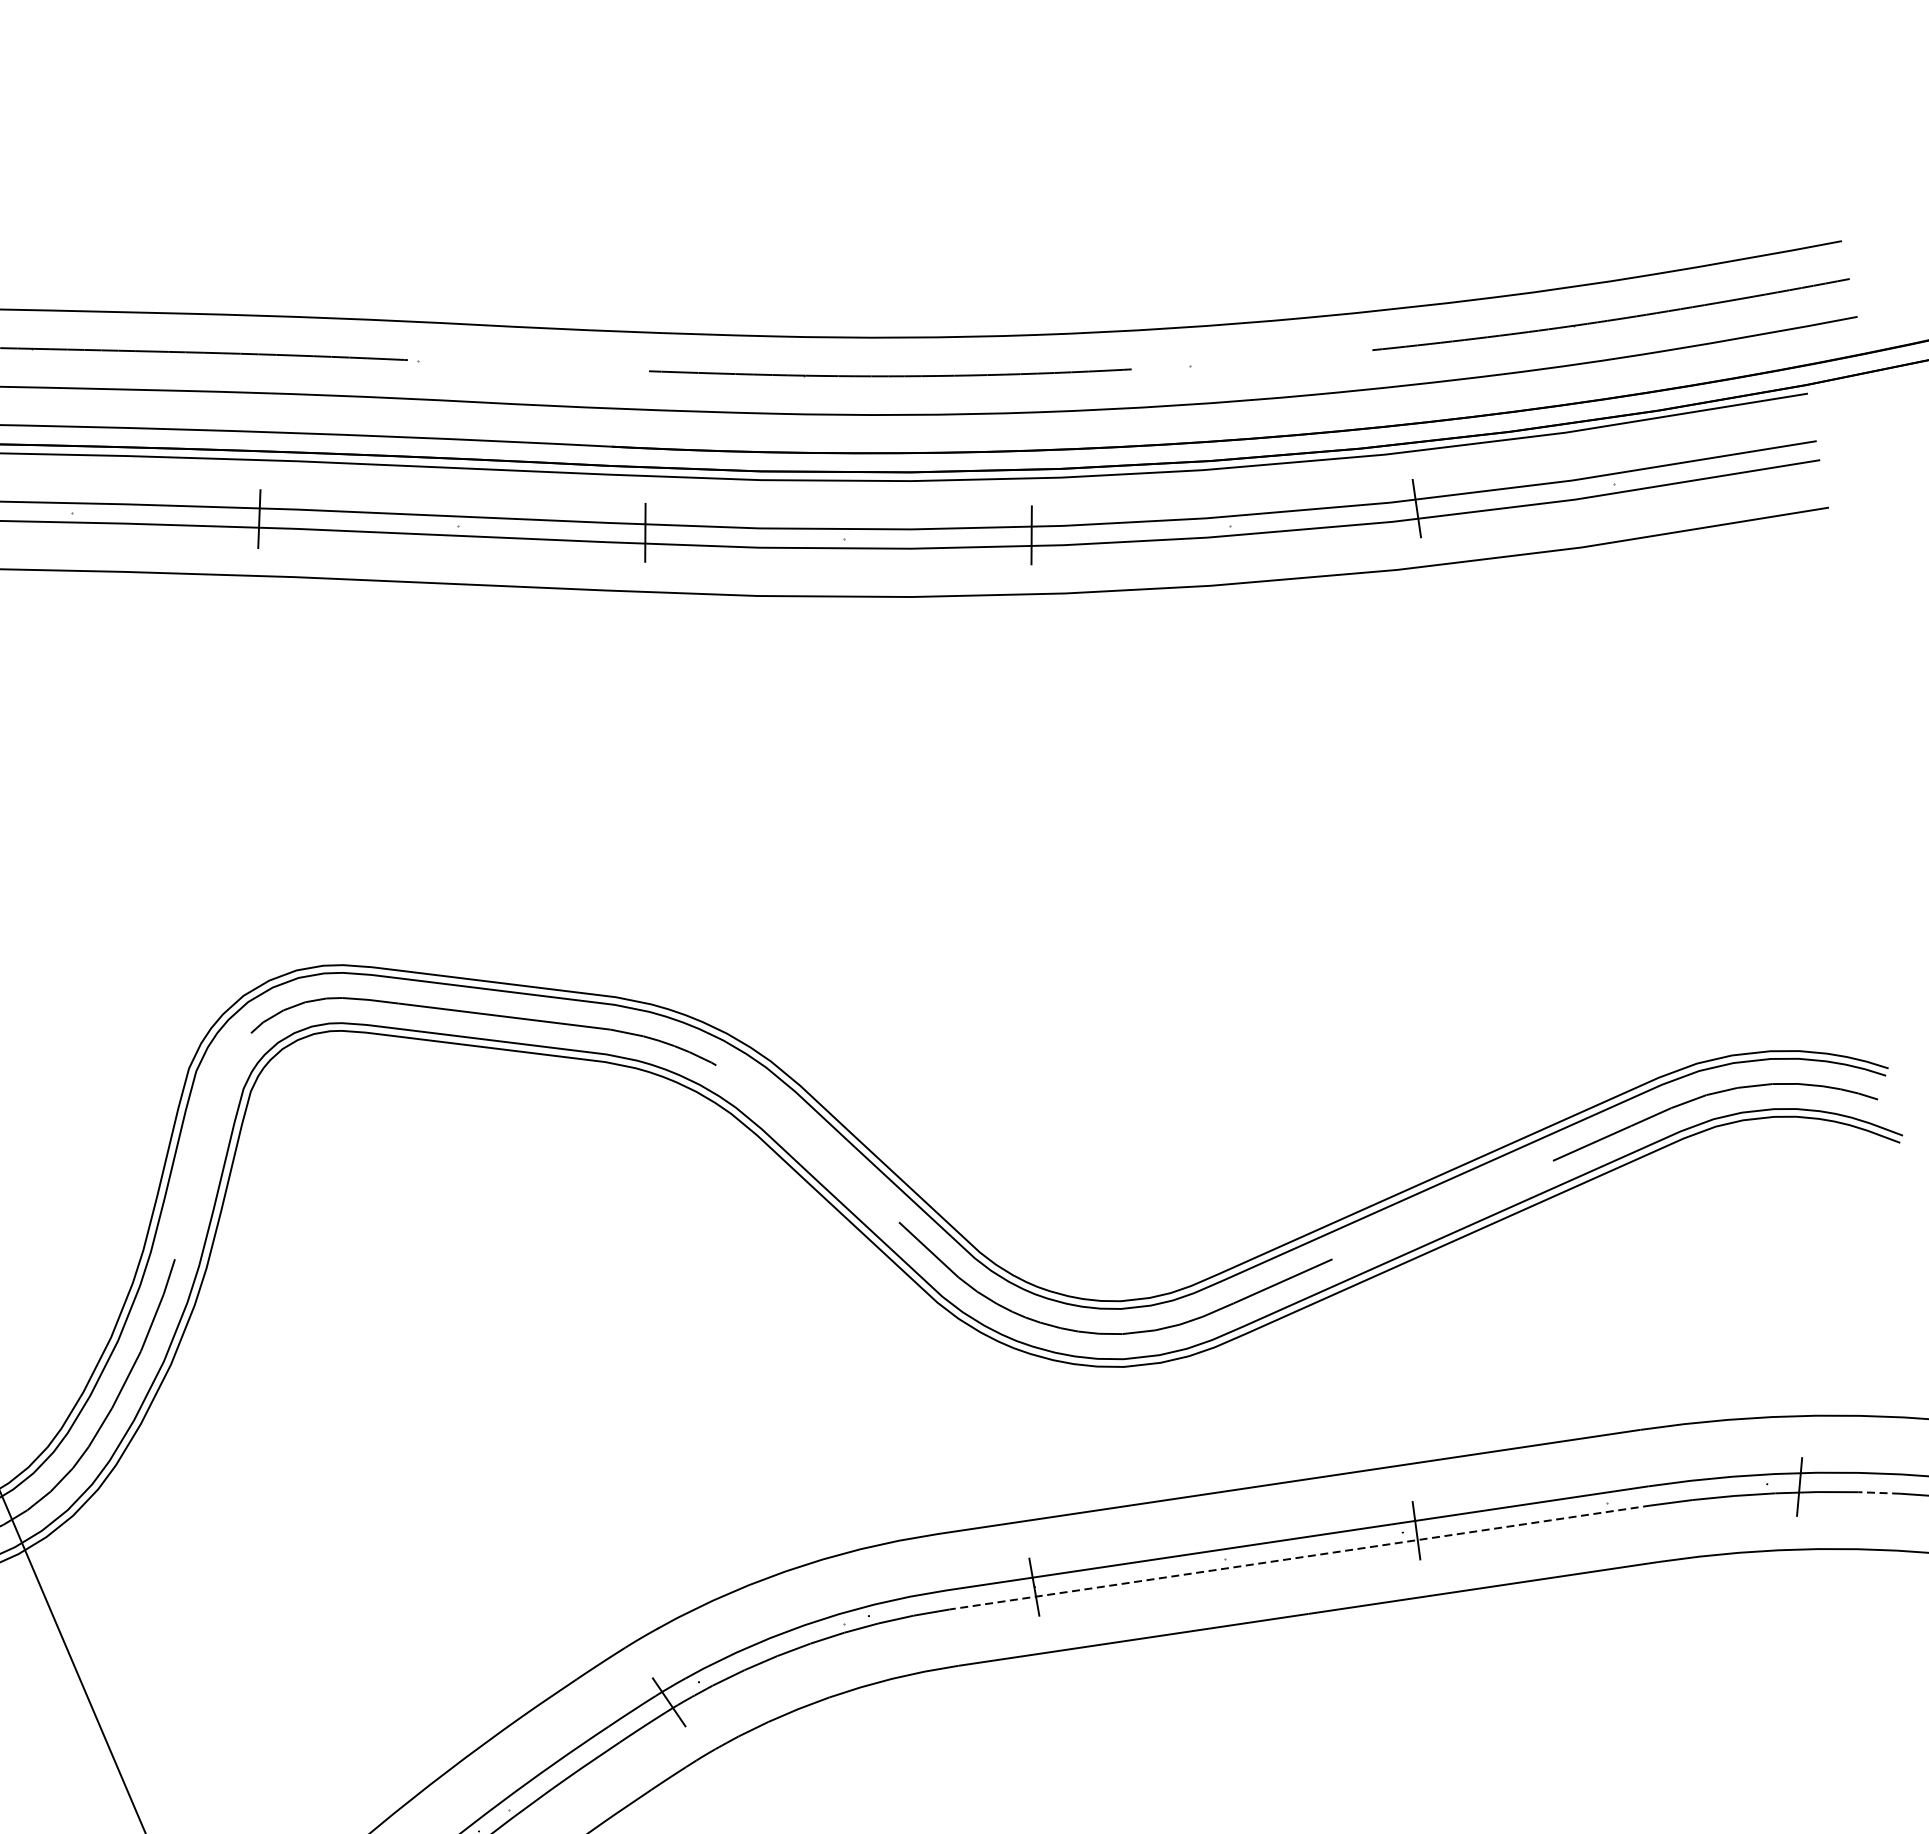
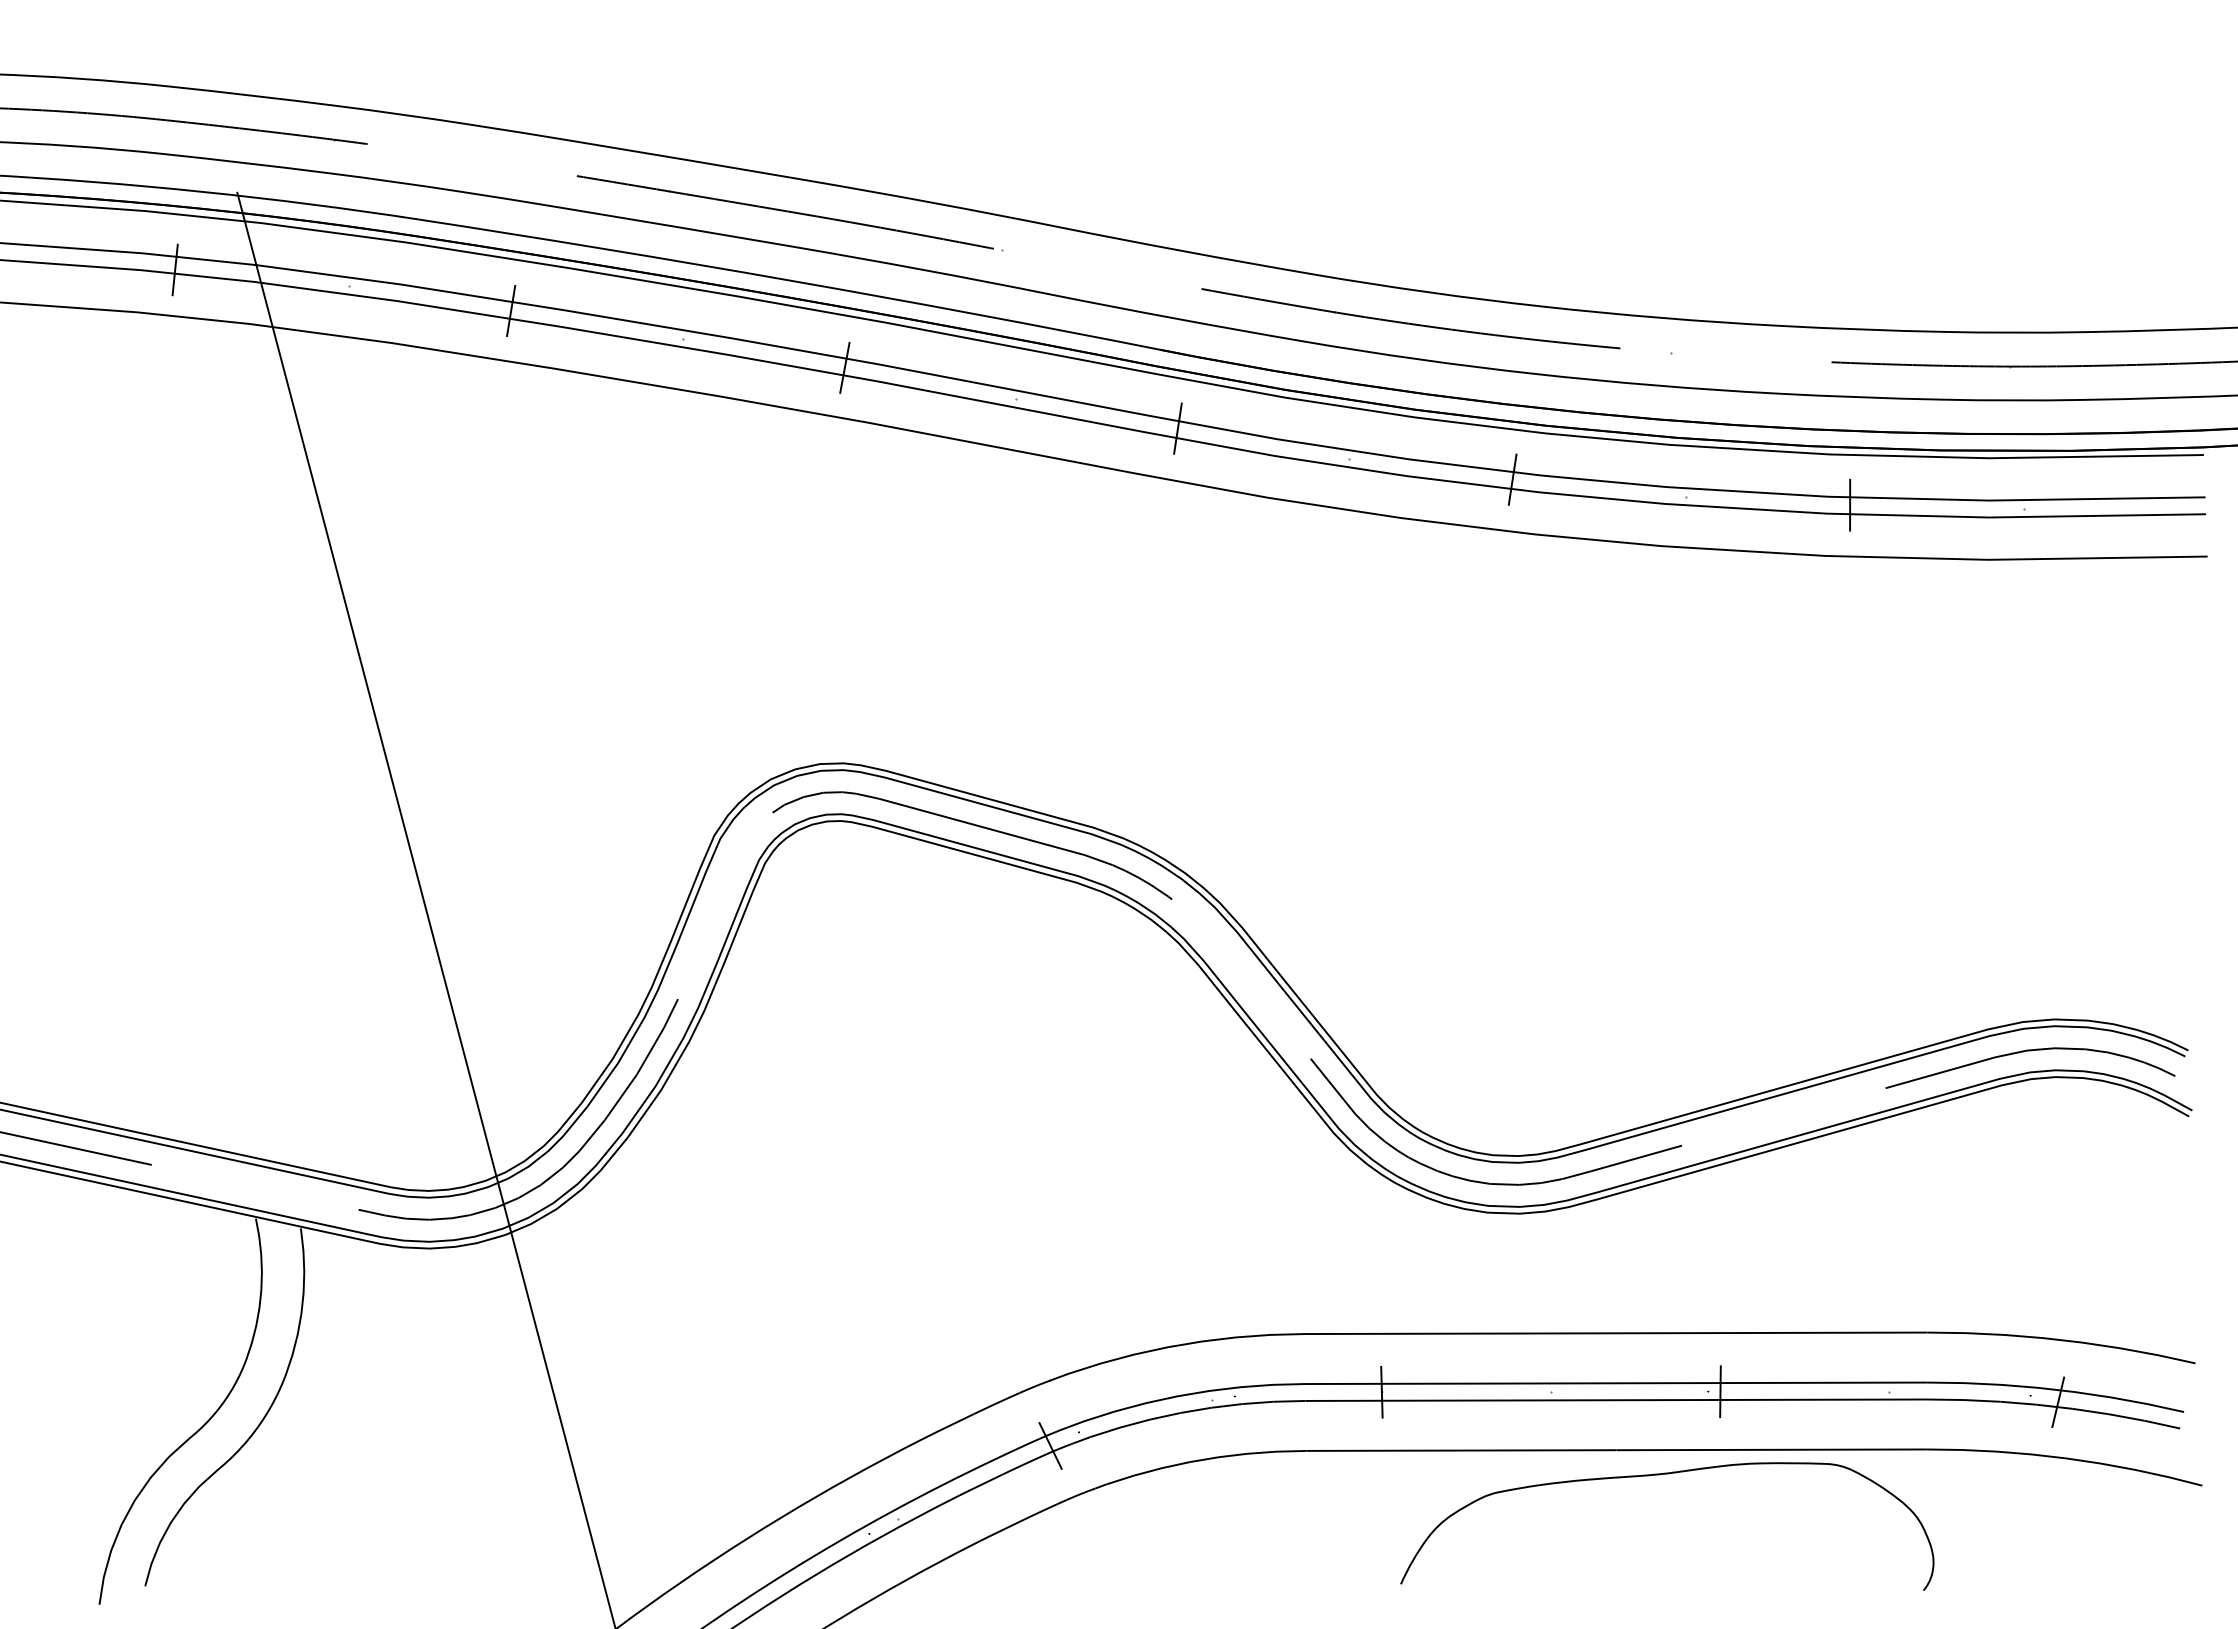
line: (1879, 1492) -> (2126, 1417), dashed -> solid
line: (1300, 1557) -> (1616, 1400), dashed -> solid
curve: (1362, 1635) -> (1660, 1475), added

